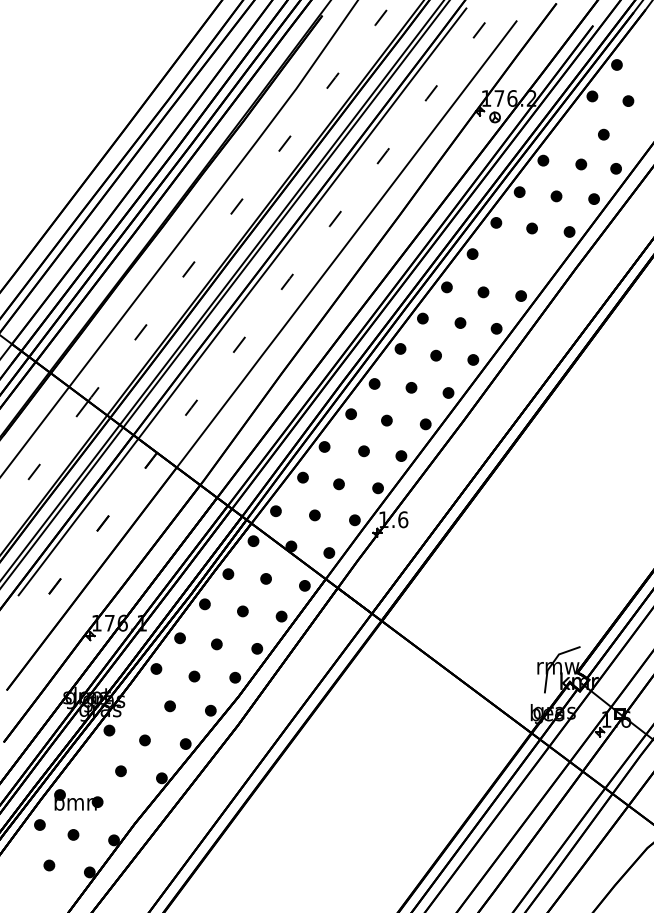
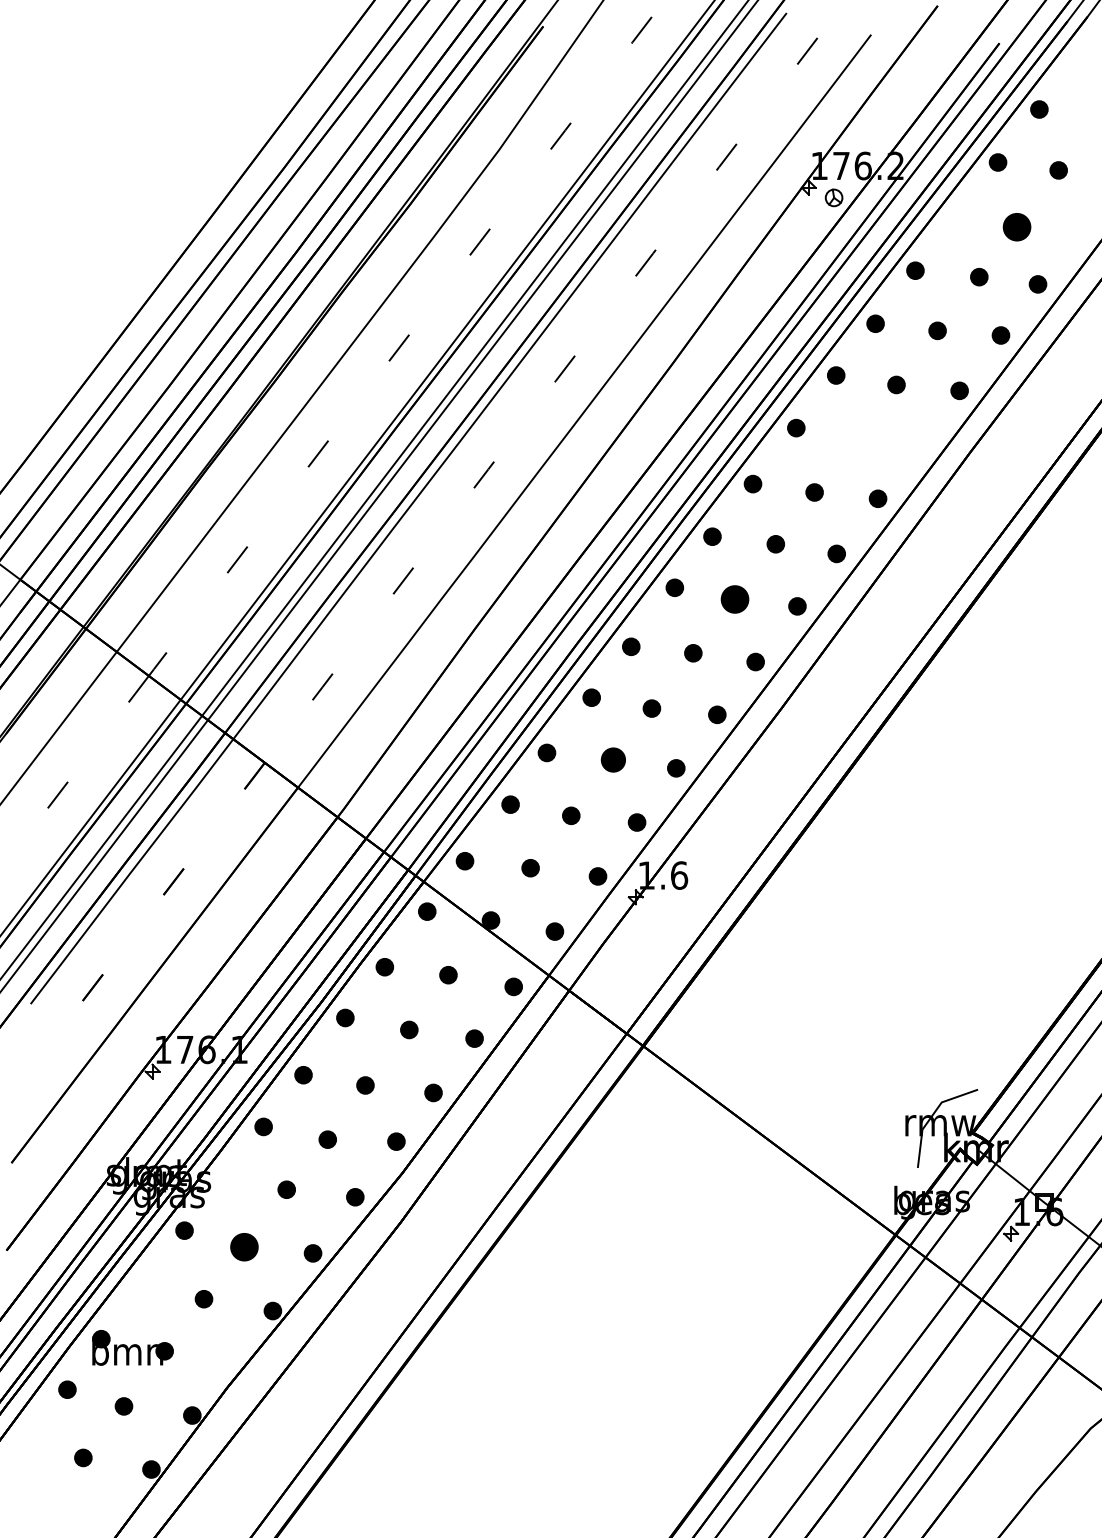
part: (603, 134) -> (1016, 226), size x1.6
part: (435, 355) -> (733, 598), size x1.6
part: (363, 451) -> (612, 760), size x1.4
part: (144, 740) -> (243, 1247), size x1.6

